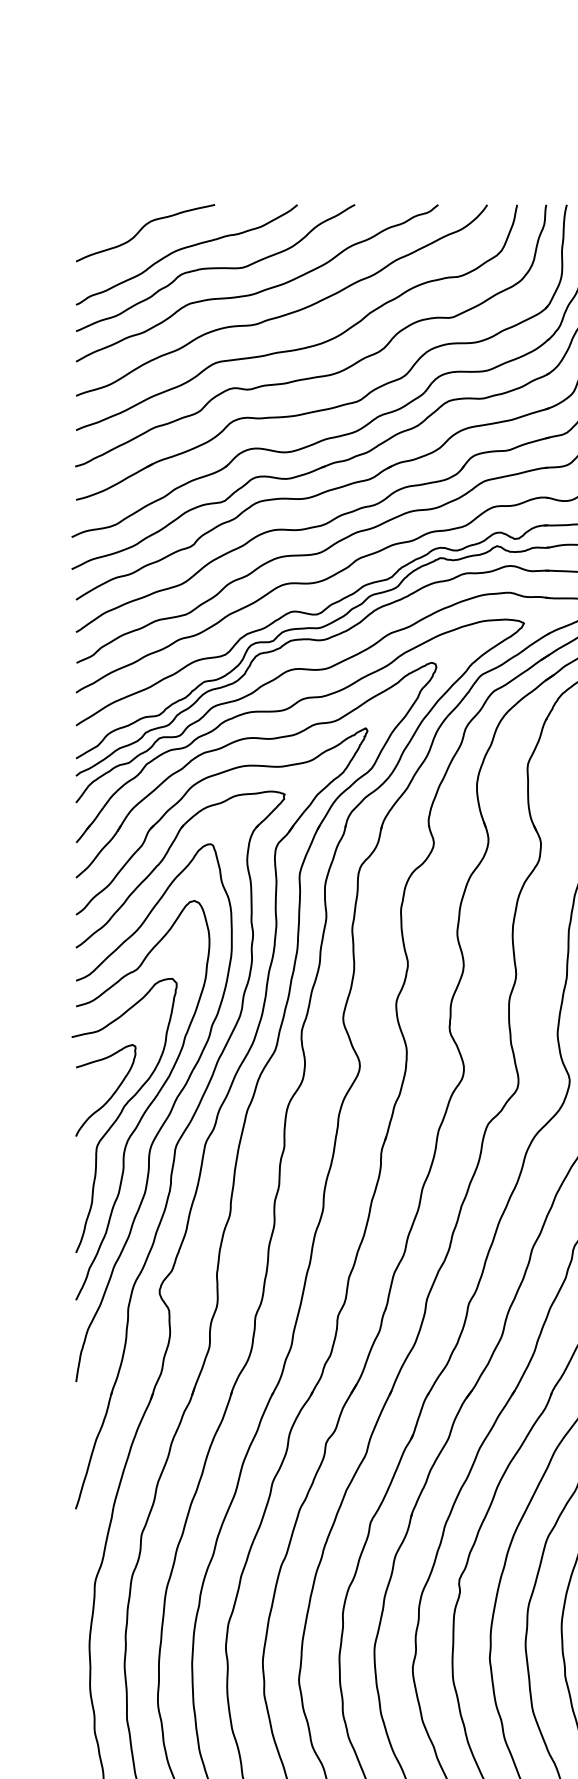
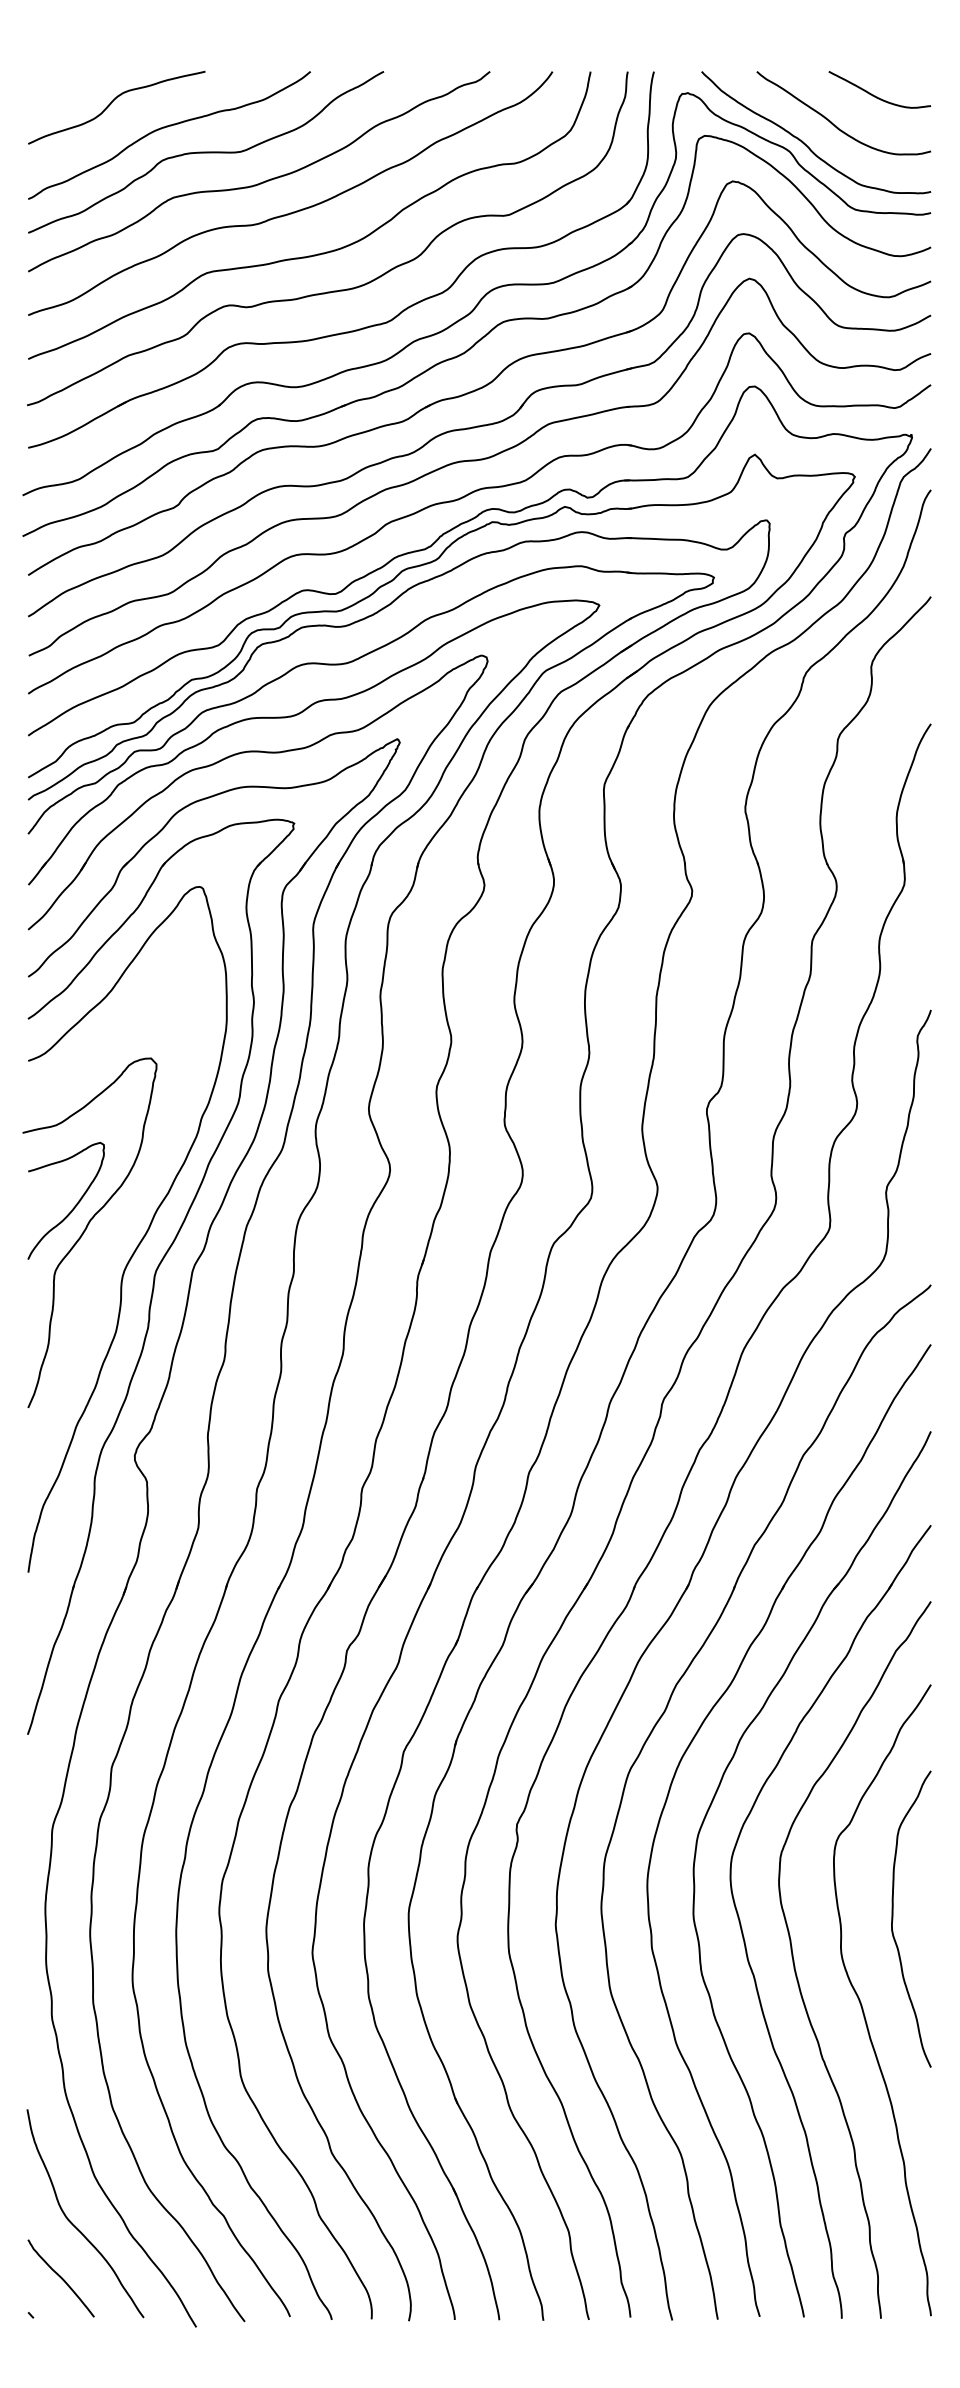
curve: (150, 1103) -> (122, 1217), removed

